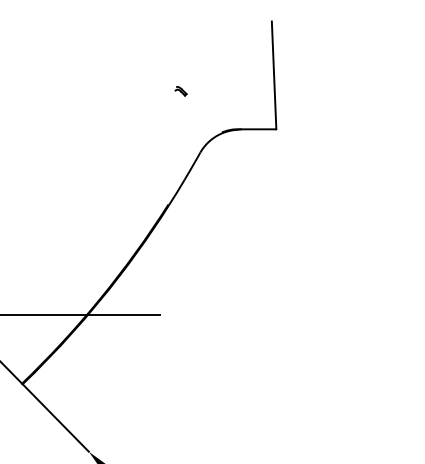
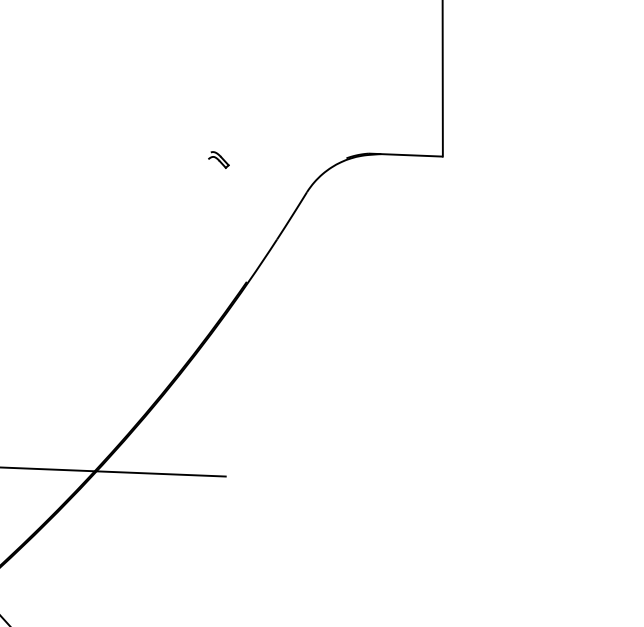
part: (180, 91) -> (218, 160), moved

